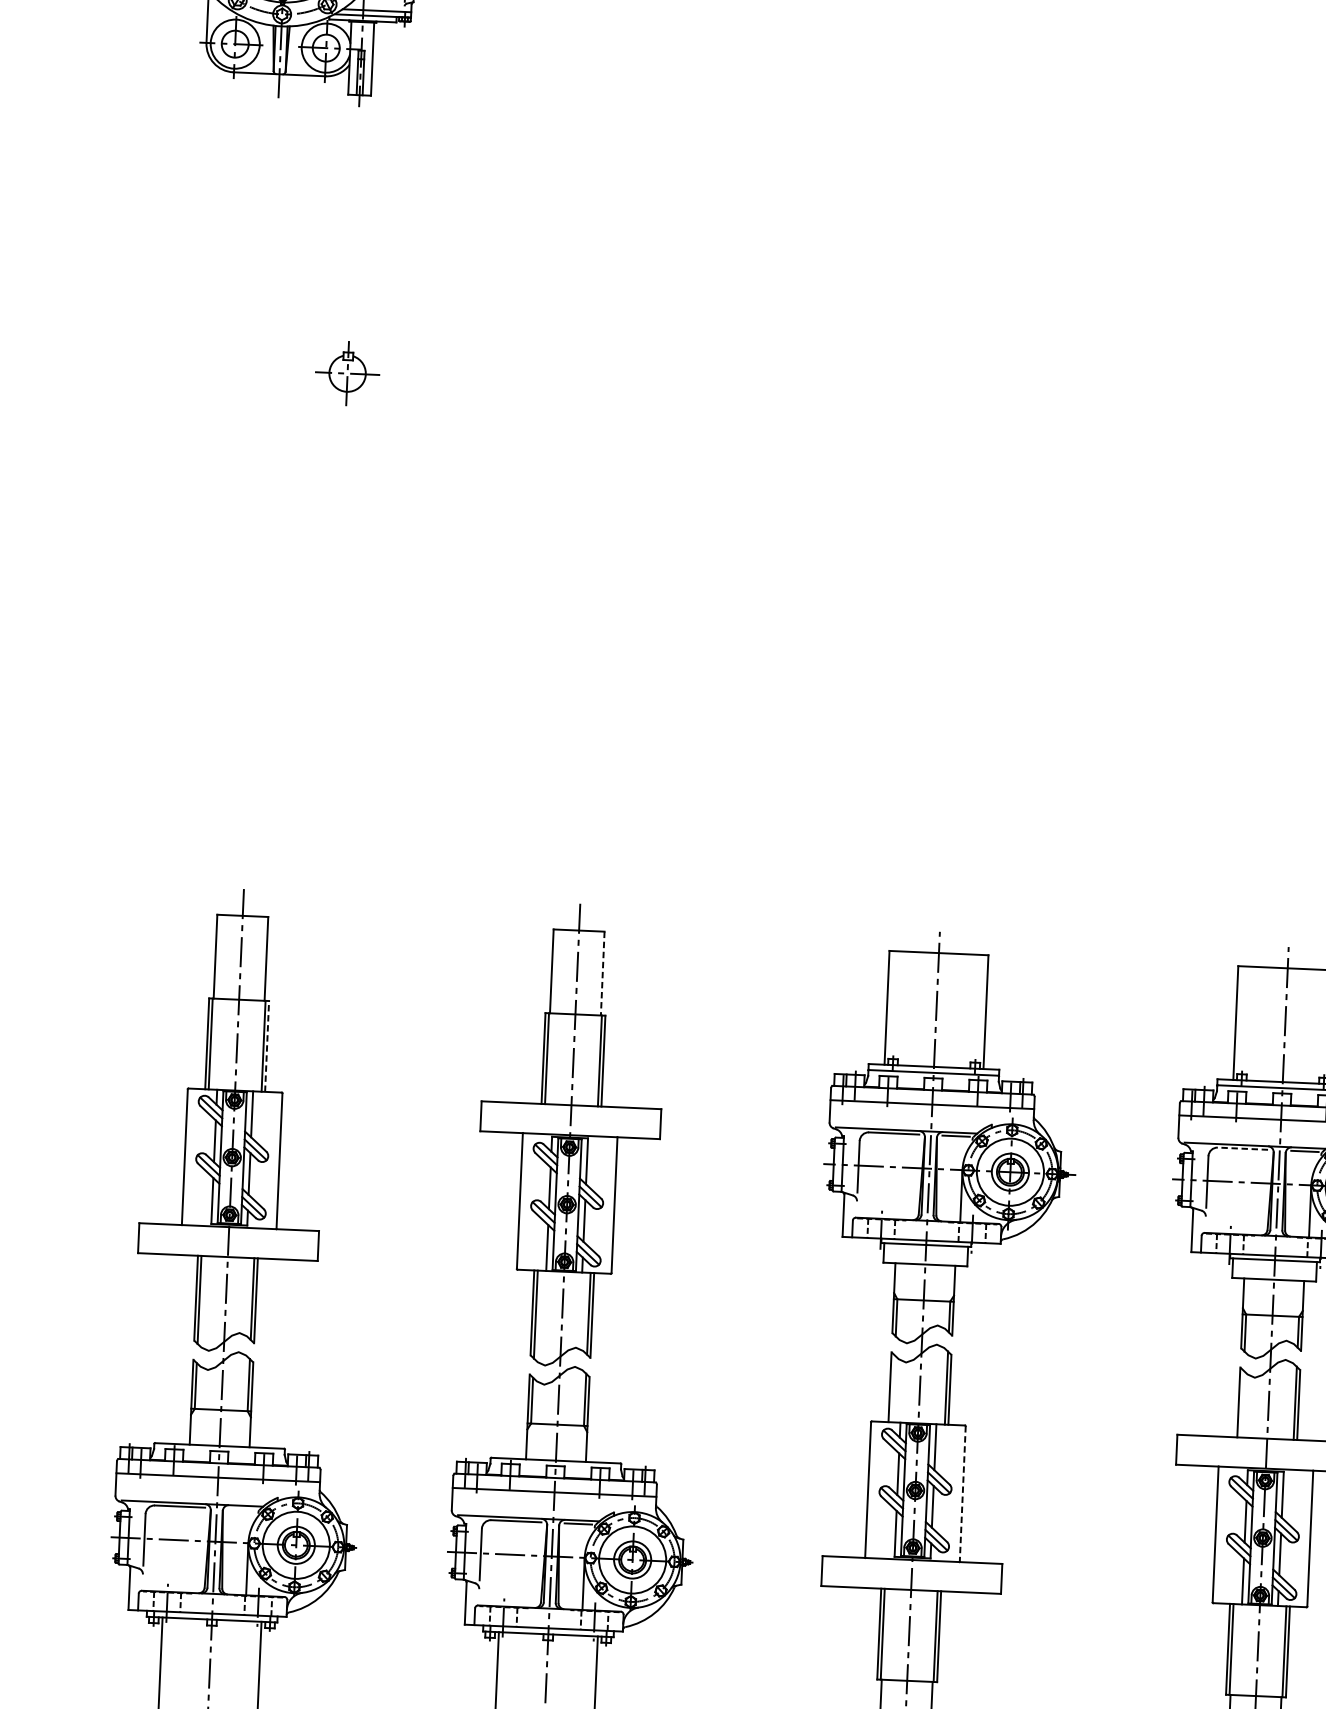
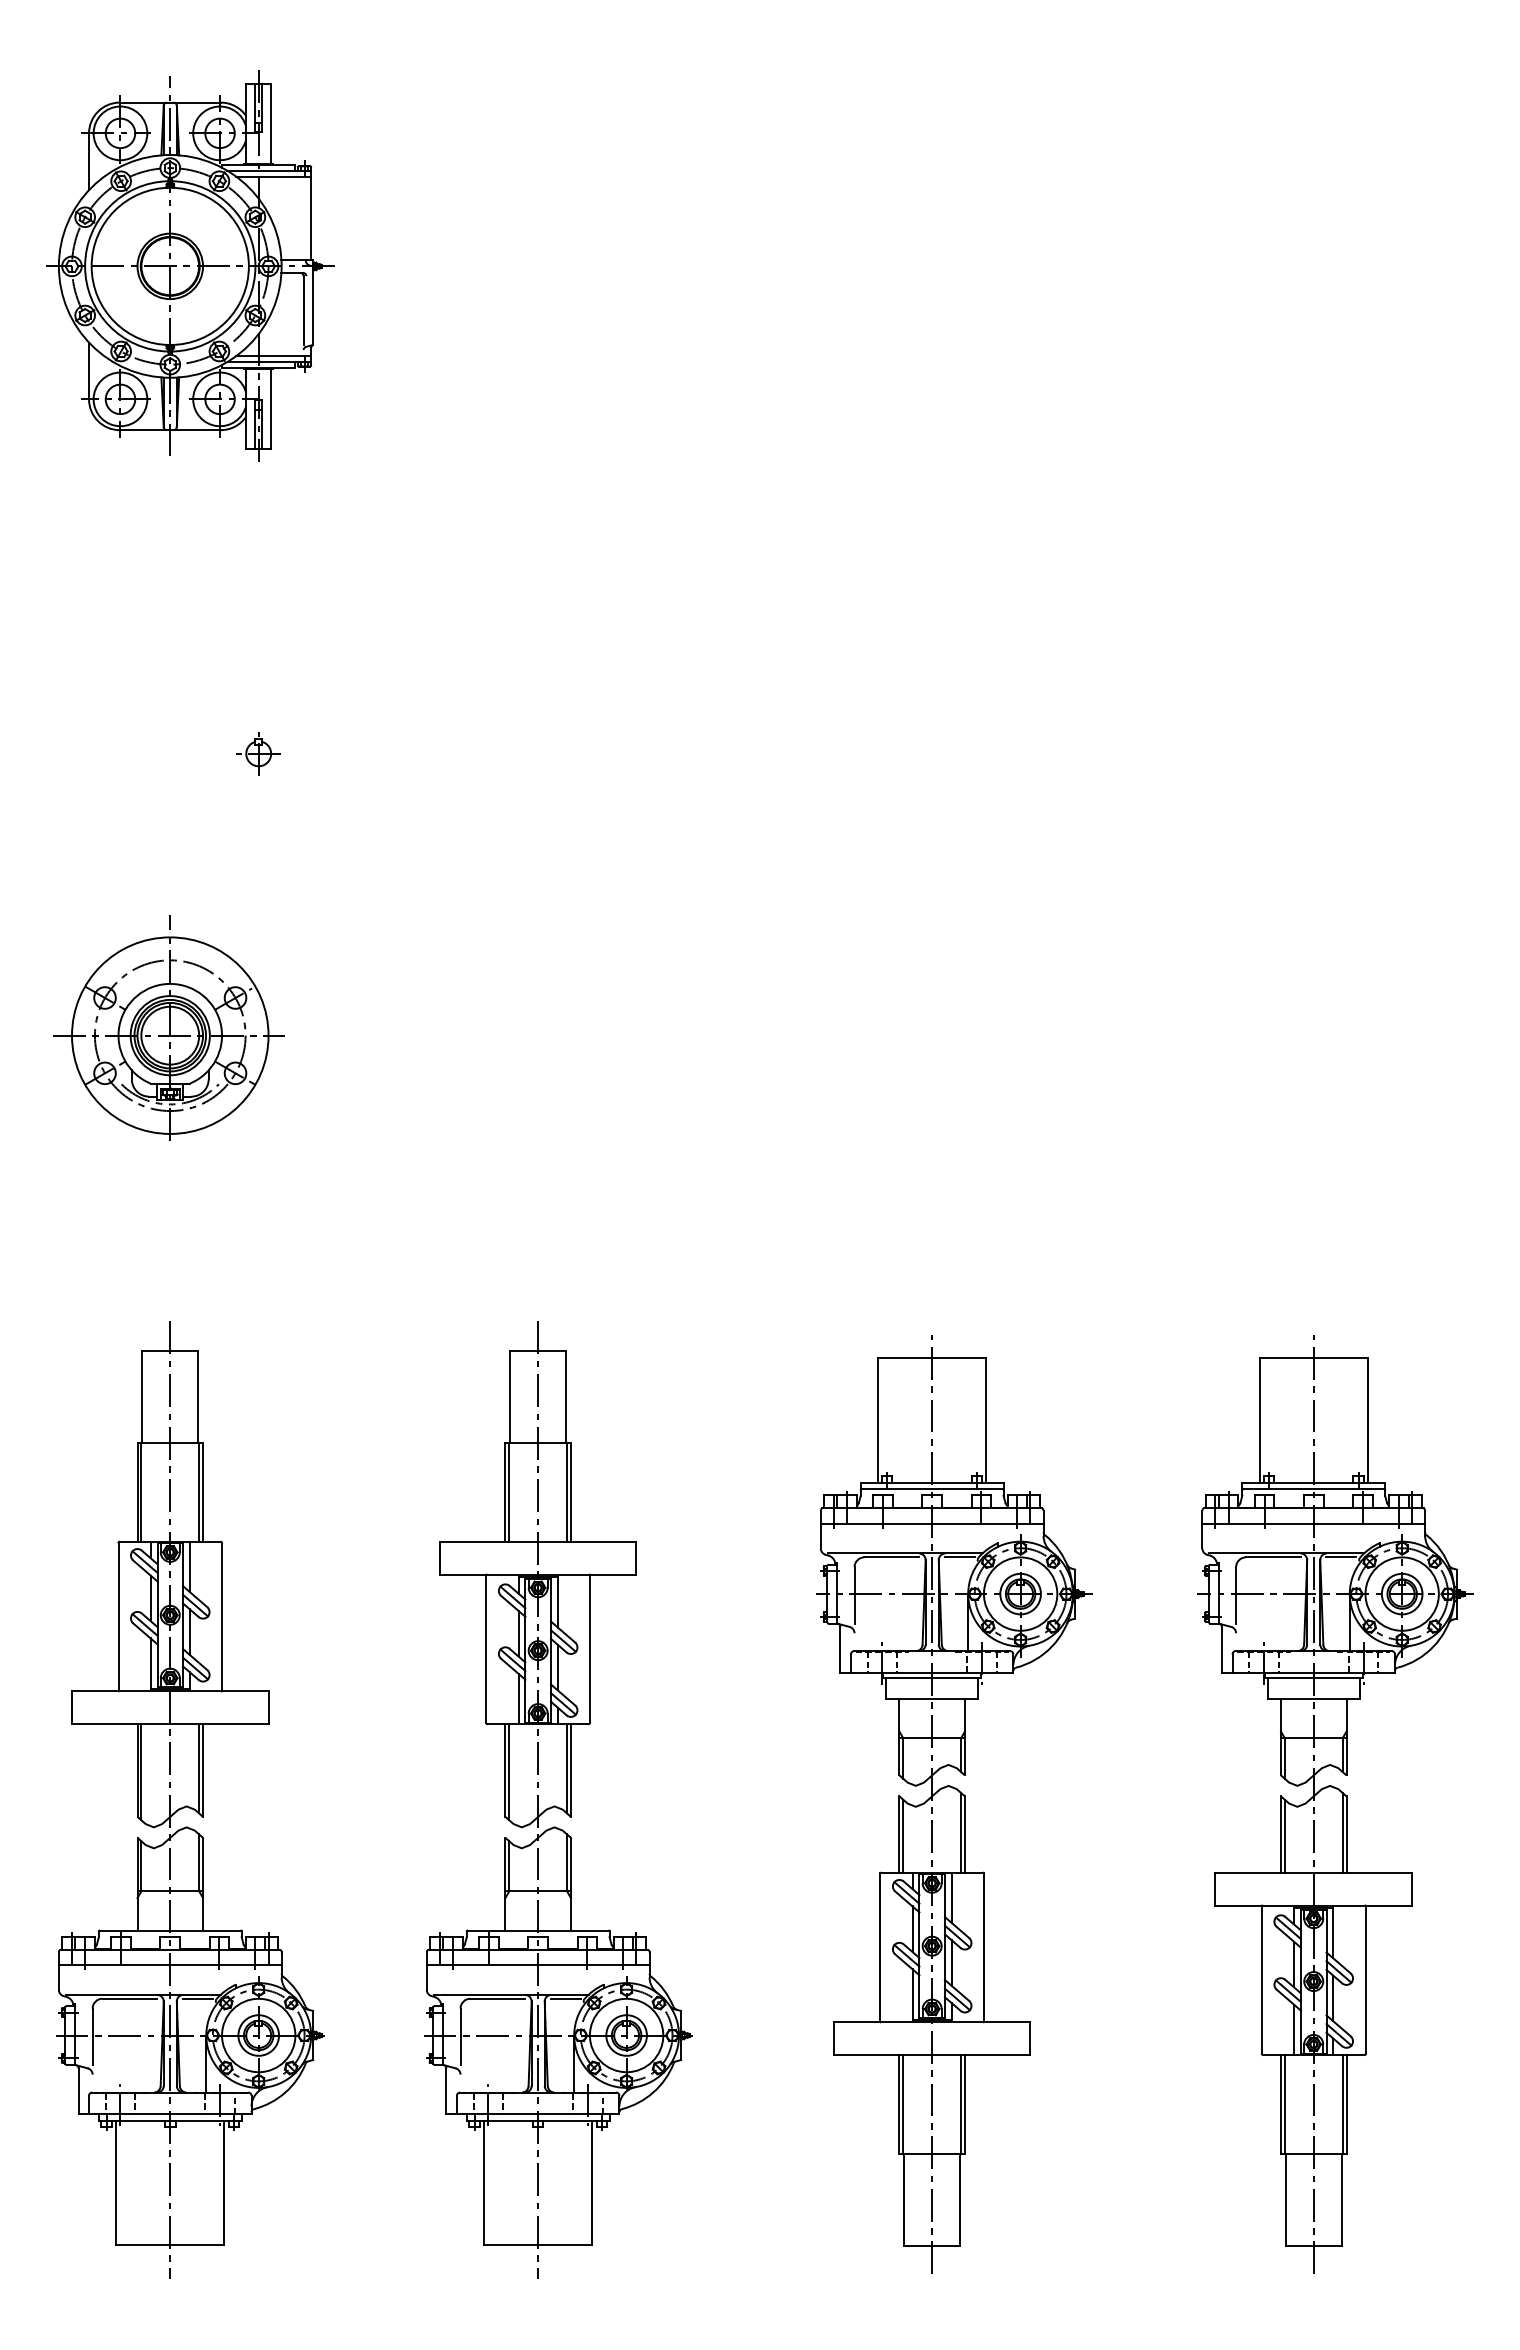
part: (347, 373) -> (258, 753), size x0.62
part: (254, 620) -> (168, 1027), added
line: (603, 973) -> (566, 1396), dashed -> solid
line: (267, 1046) -> (203, 1492), dashed -> solid
line: (1242, 1148) -> (1272, 1557), dashed -> solid
line: (893, 1388) -> (903, 1835), added
line: (1241, 1403) -> (1284, 1835), added
line: (962, 1494) -> (983, 1948), dashed -> solid
line: (241, 1509) -> (197, 1998), added

